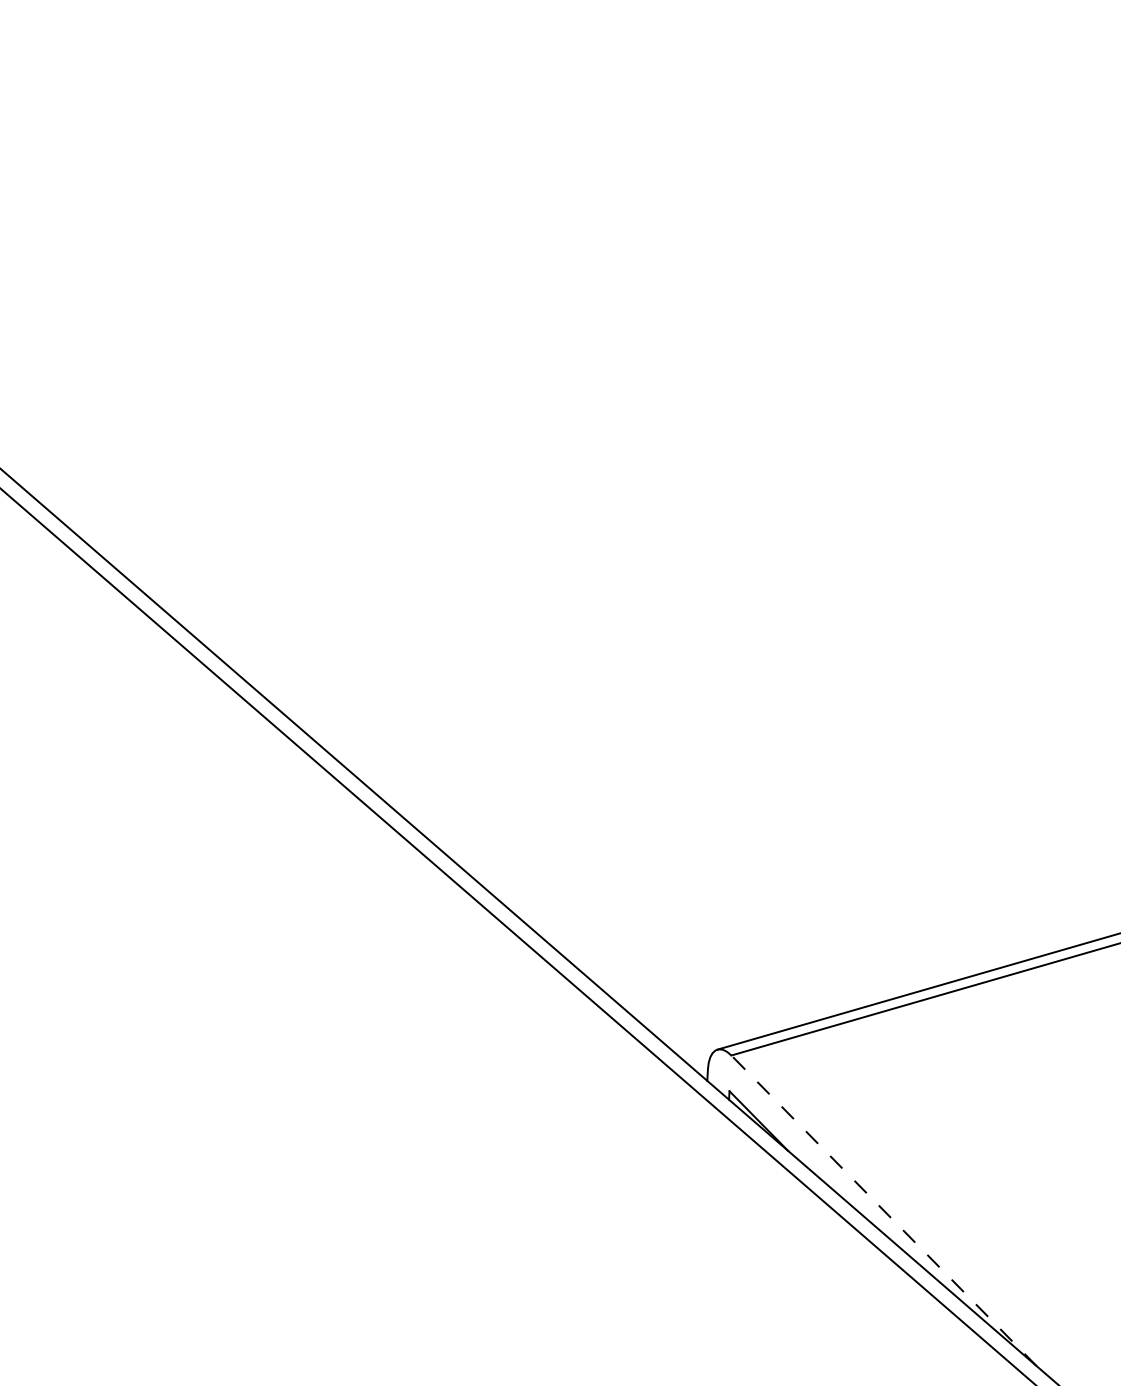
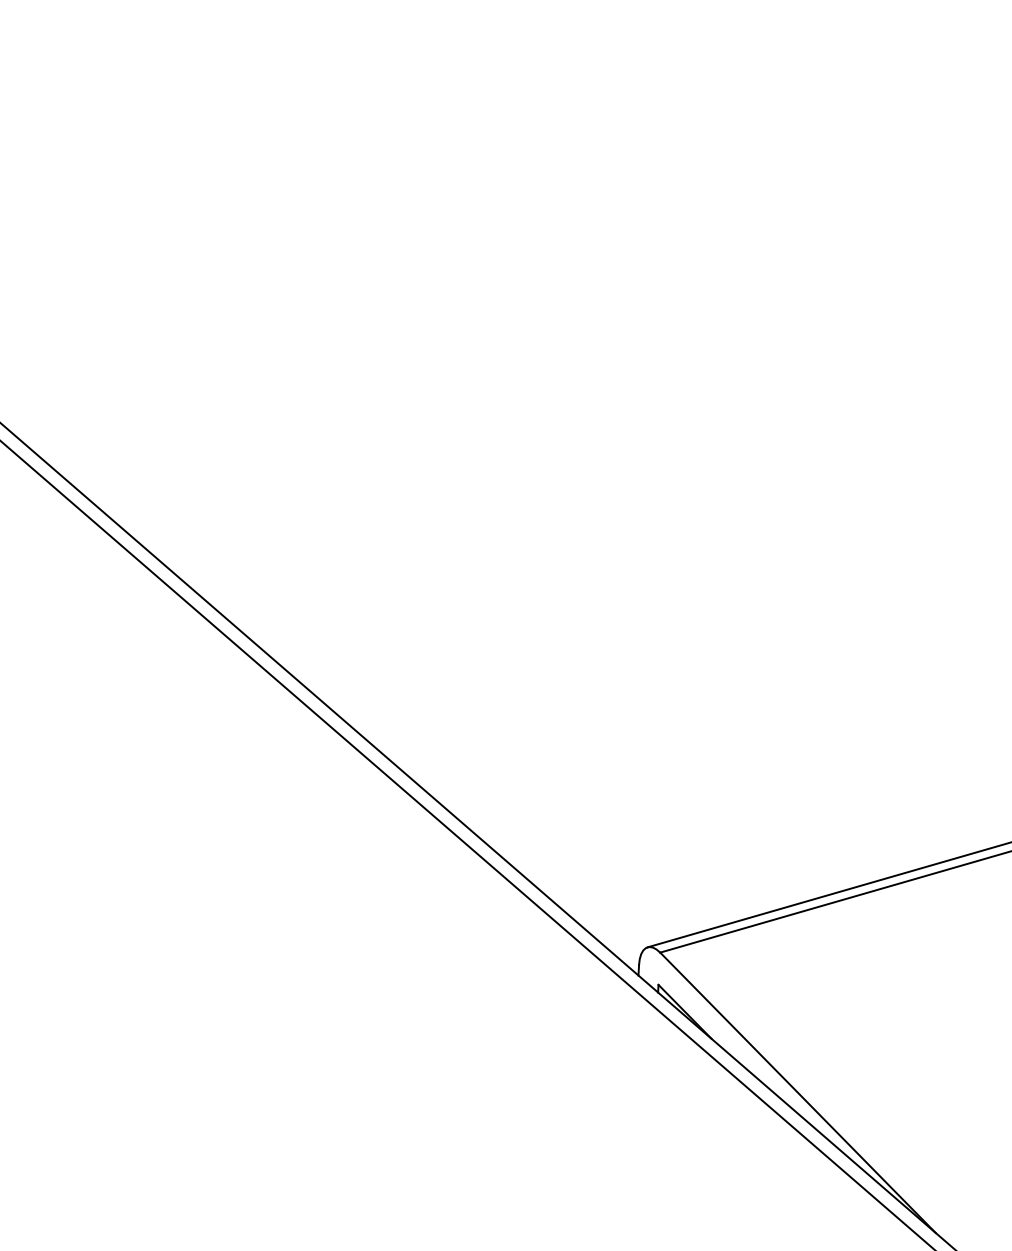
line: (884, 1210) -> (798, 1092), dashed -> solid

